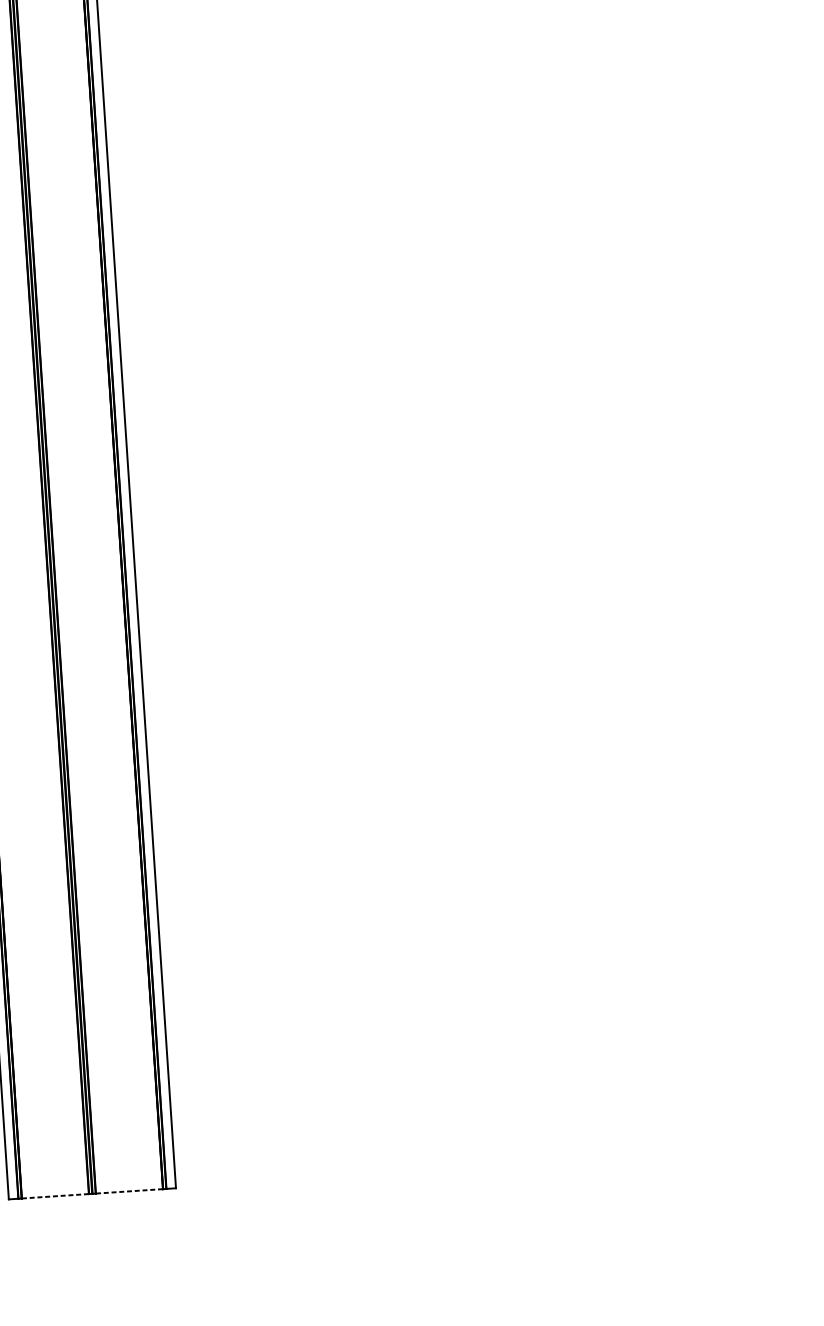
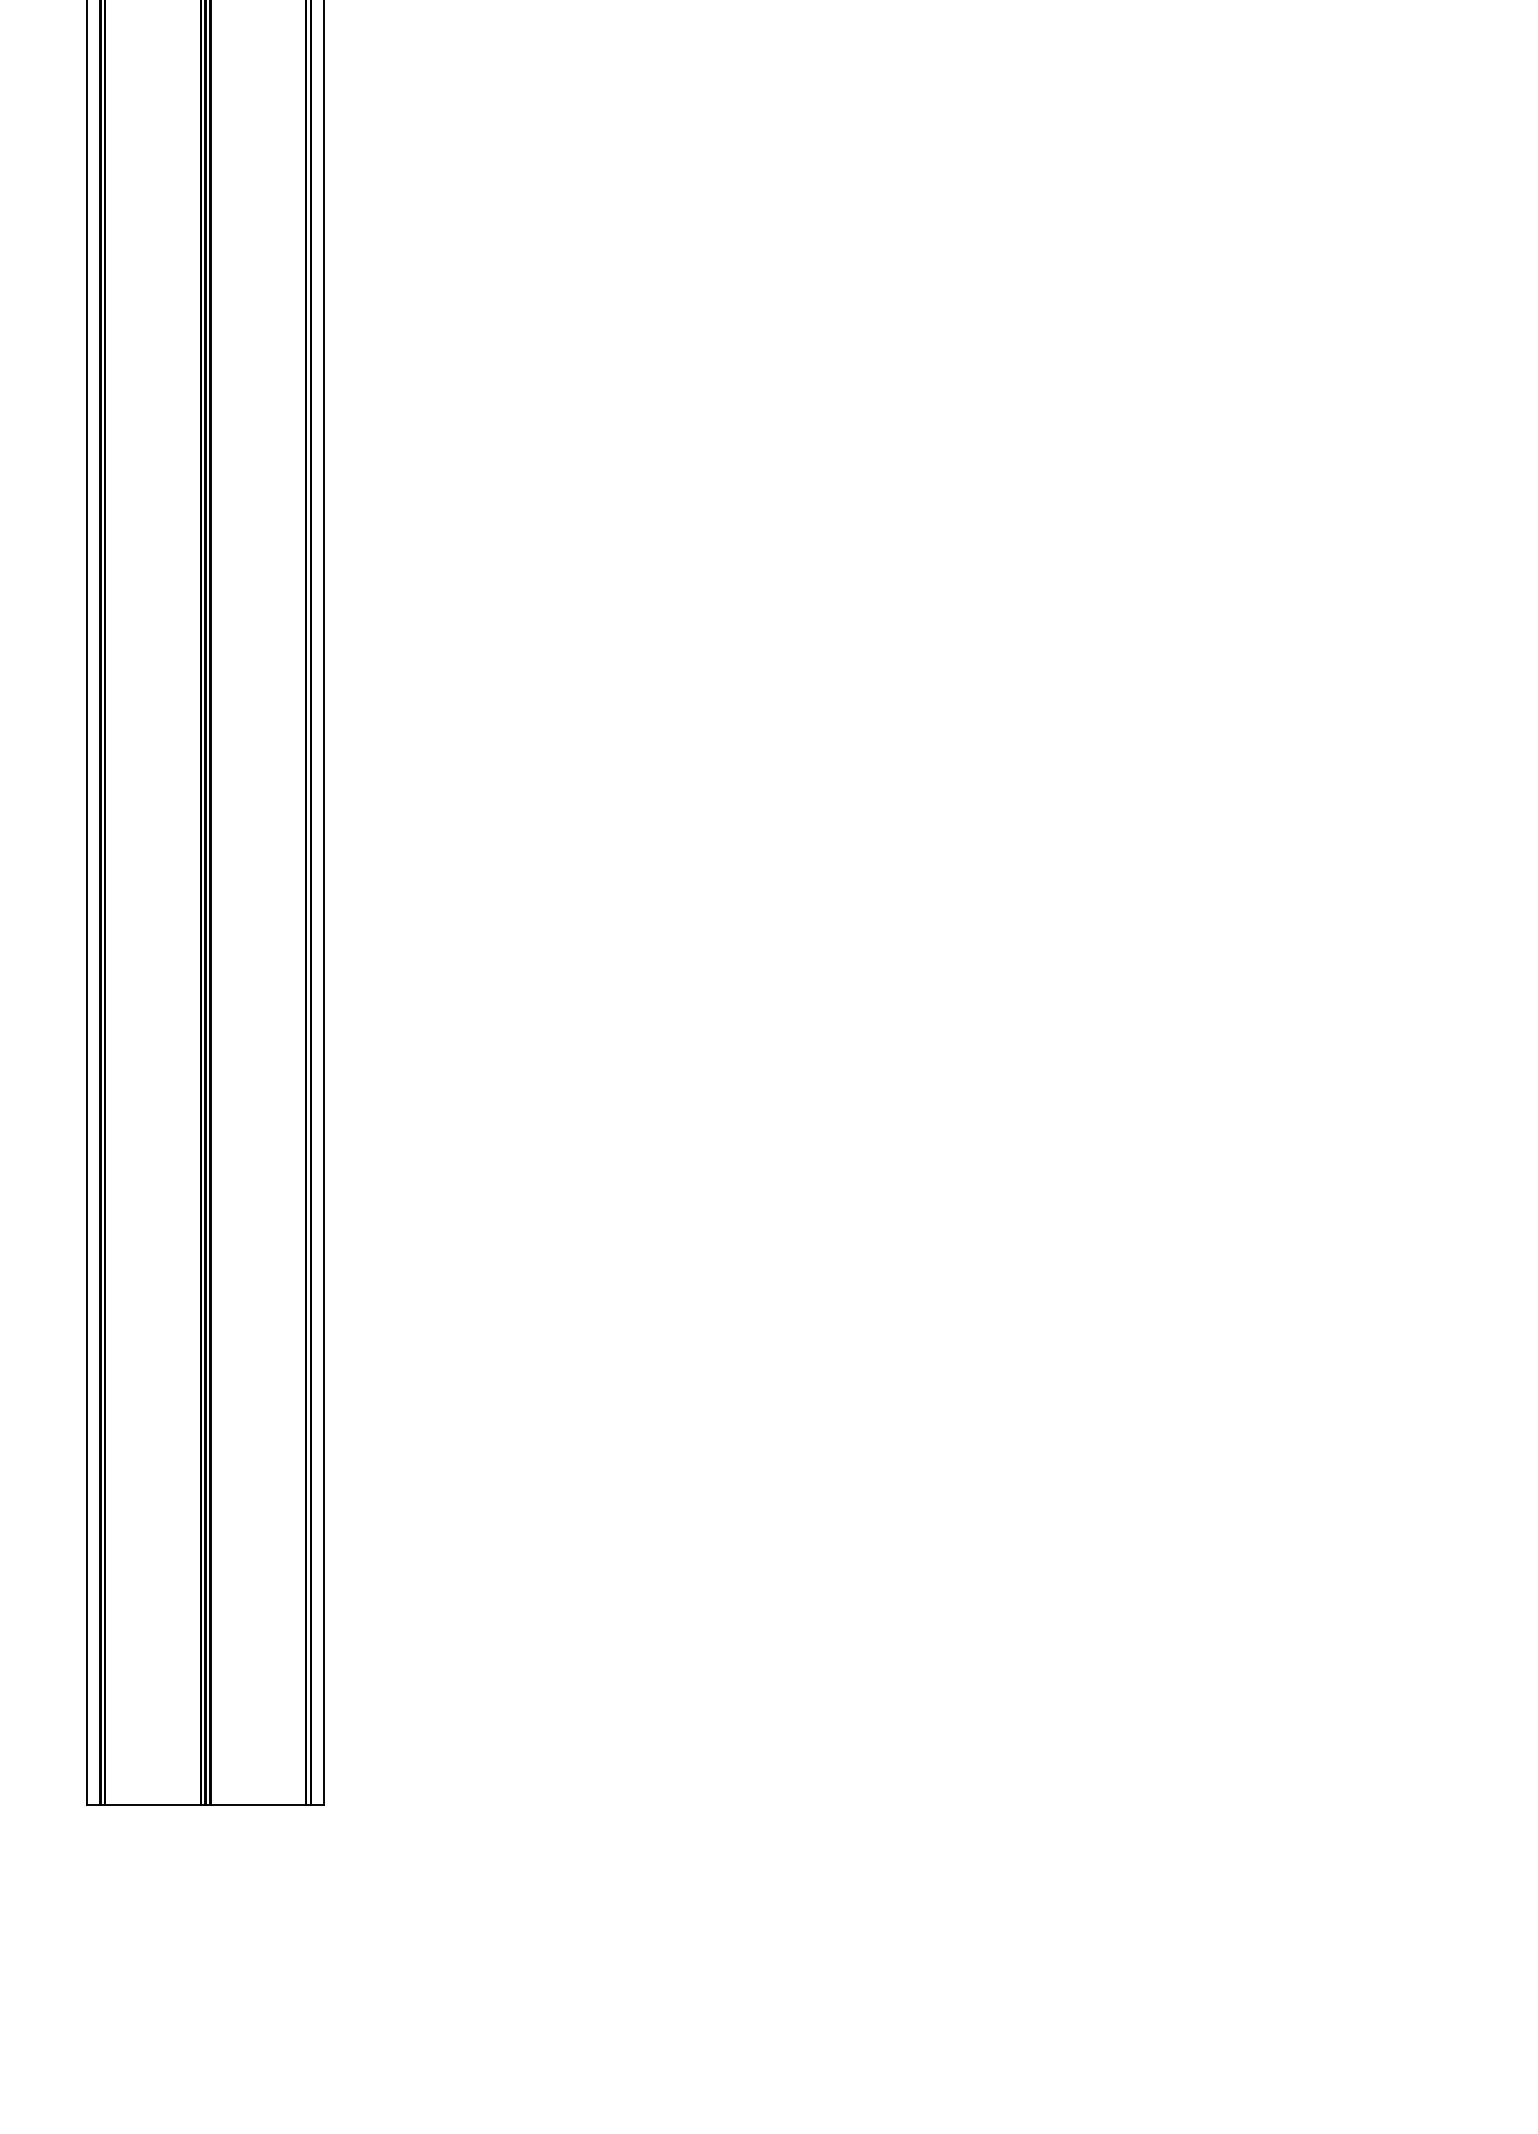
line: (129, 1191) -> (258, 1804), dashed -> solid
line: (55, 1195) -> (153, 1804), dashed -> solid

